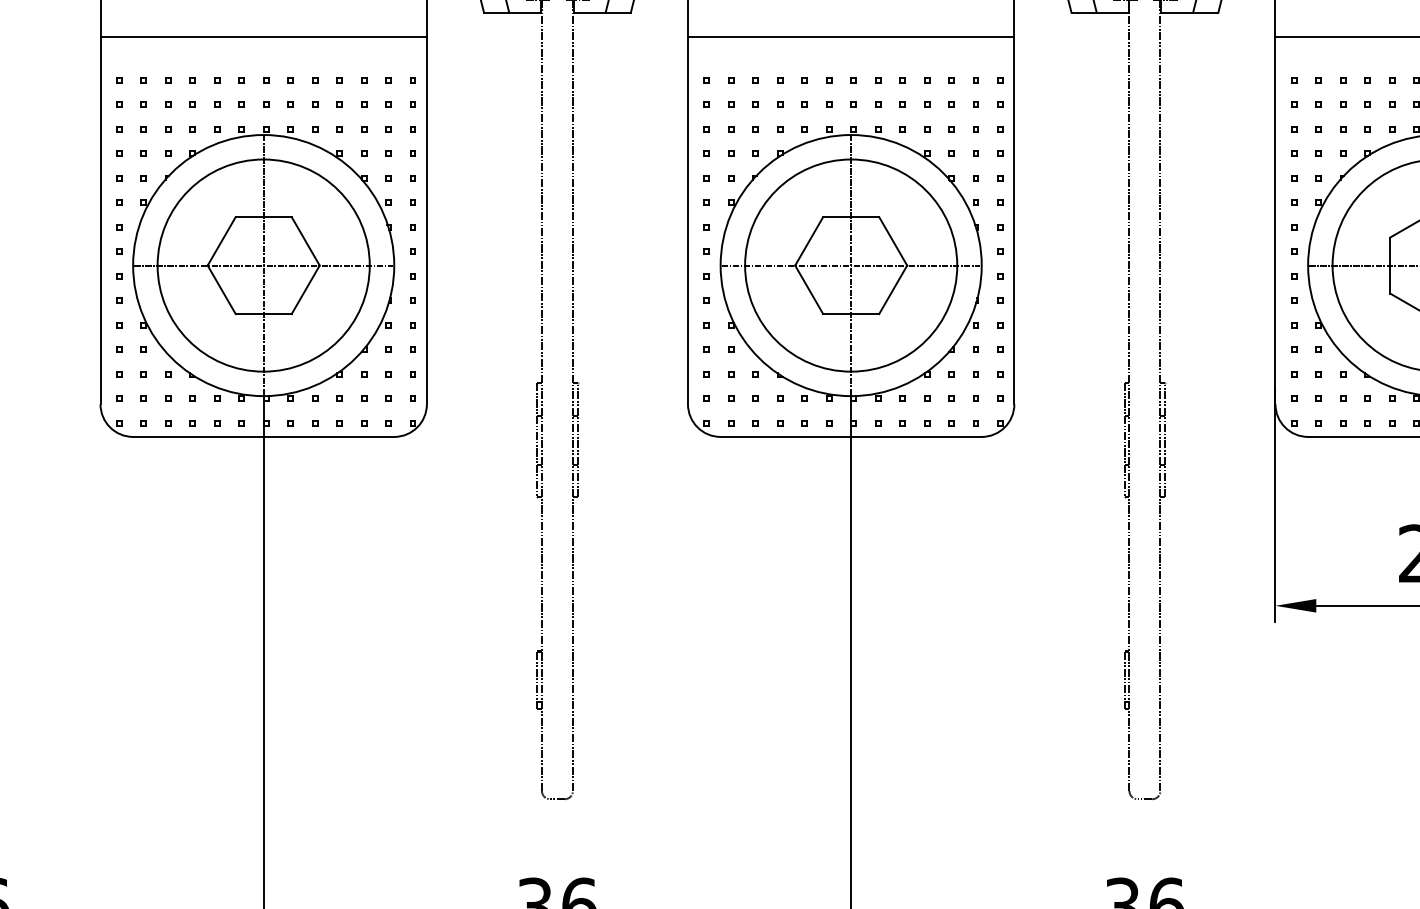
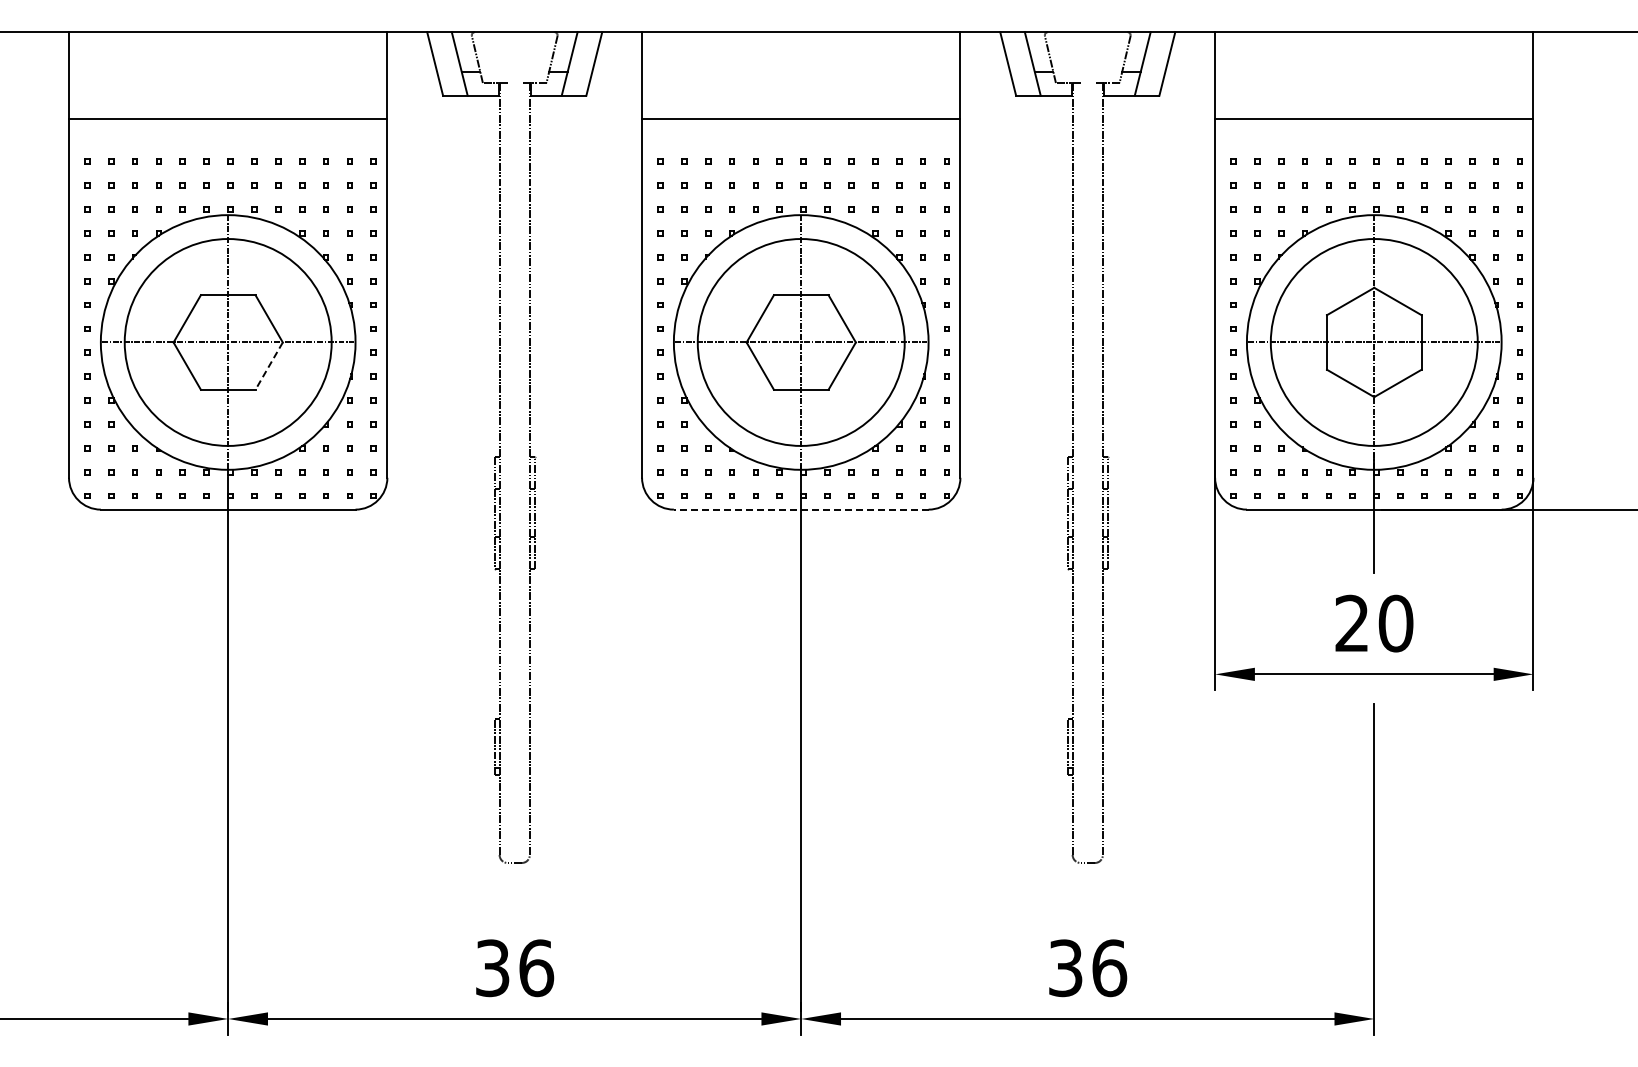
line: (305, 290) -> (268, 366), solid -> dashed
line: (850, 436) -> (800, 509), solid -> dashed

